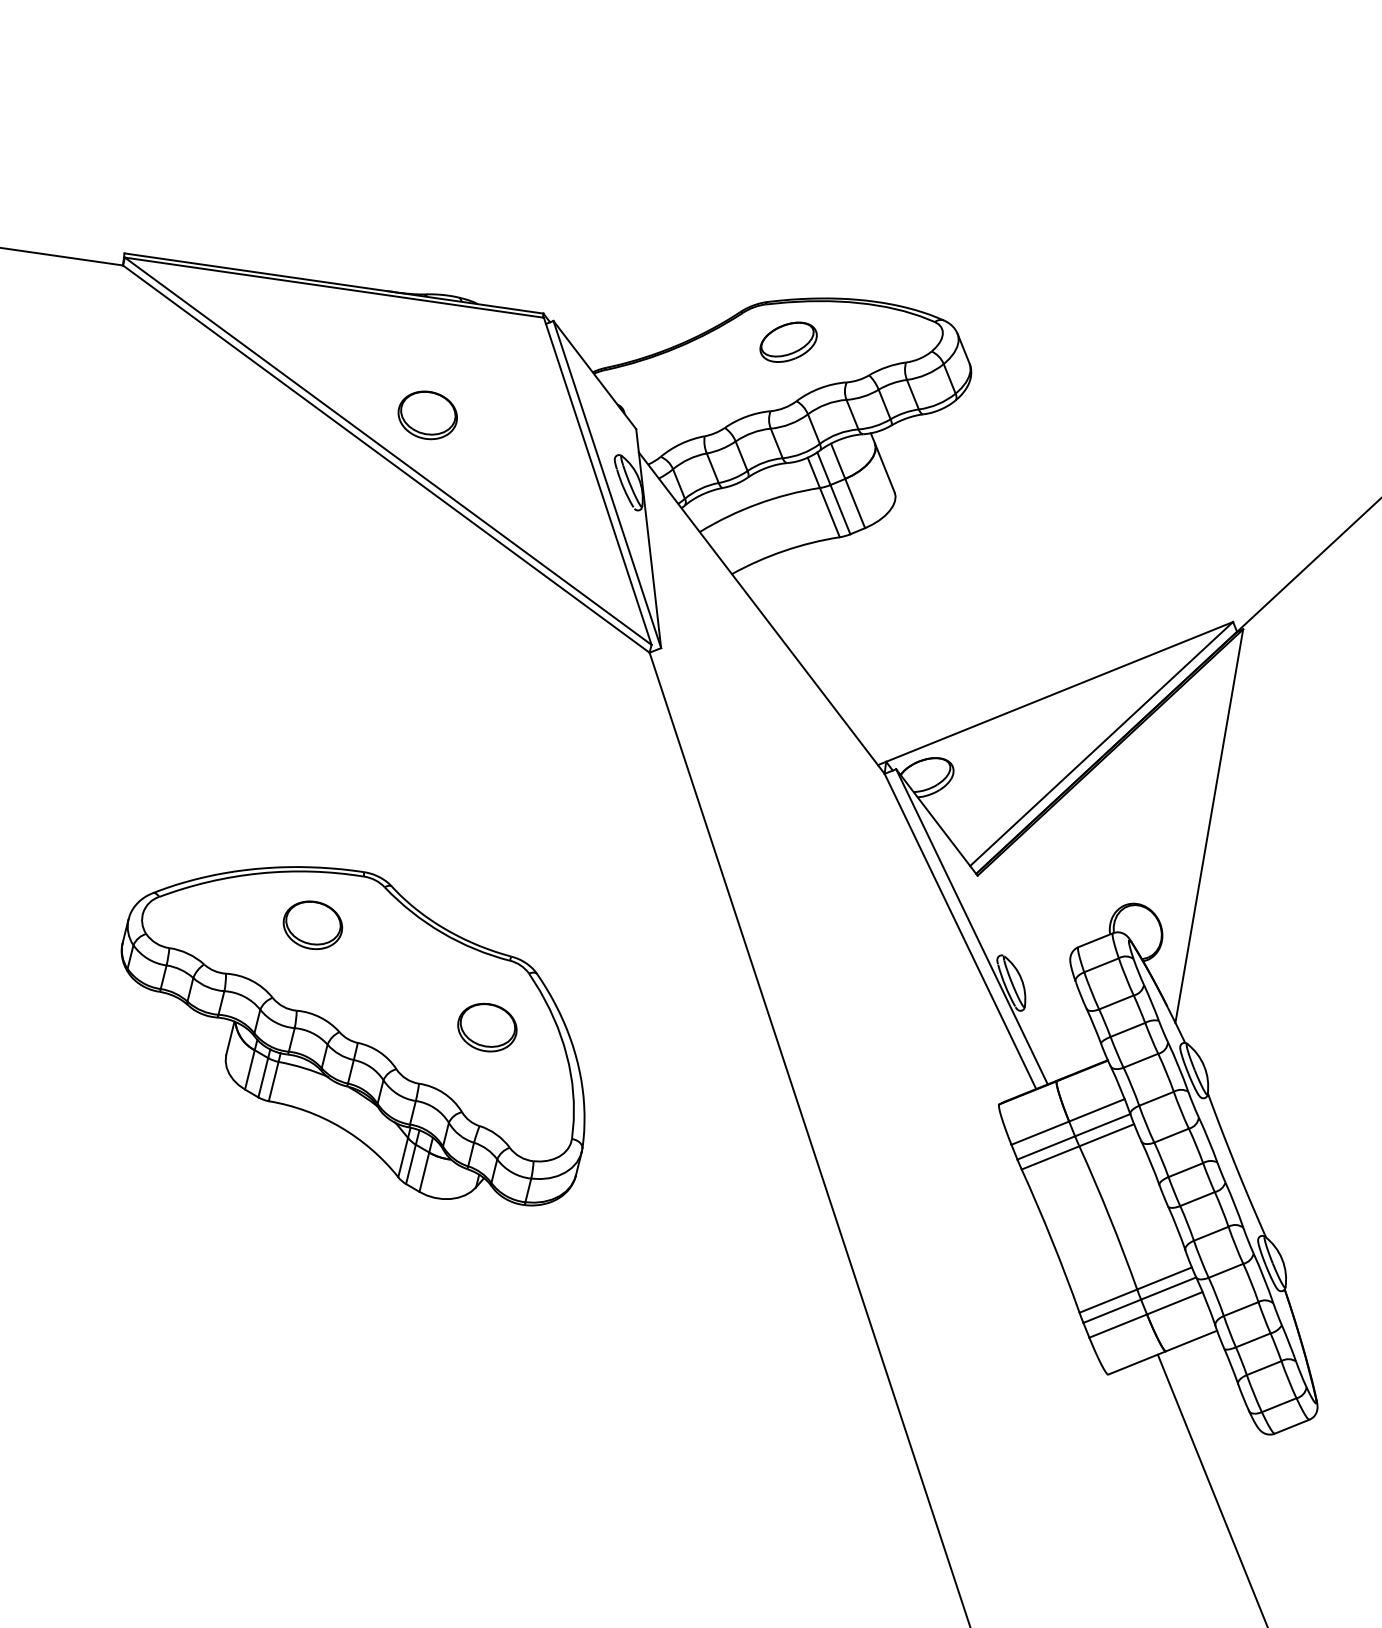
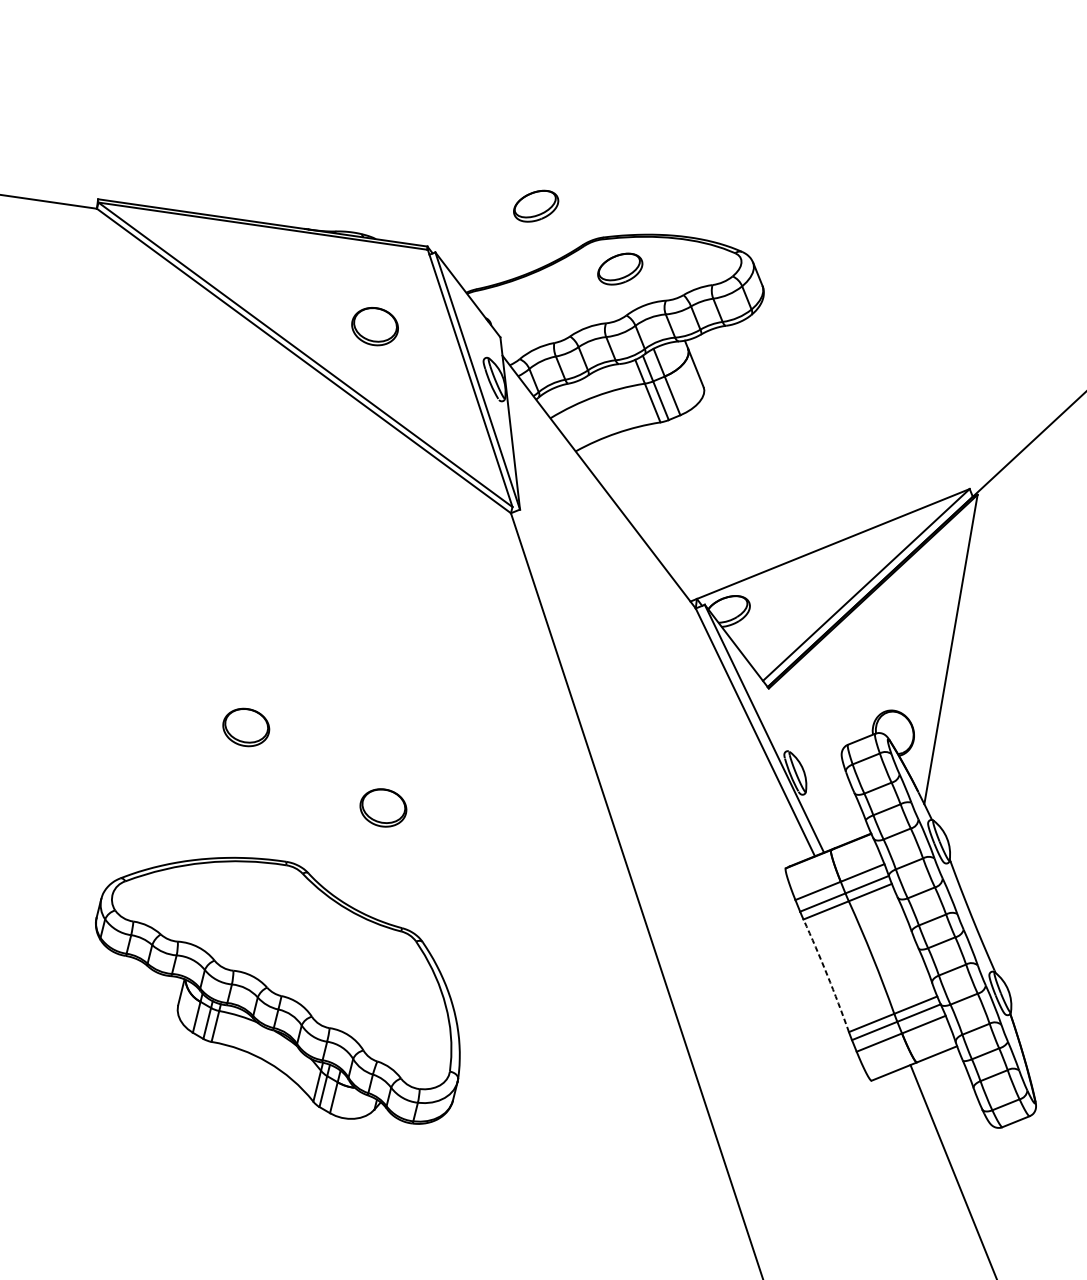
part: (681, 261) -> (536, 205), added
part: (427, 415) -> (374, 326), moved
part: (352, 1036) -> (277, 991), moved
arc: (1052, 1240) -> (827, 975), solid -> dashed

